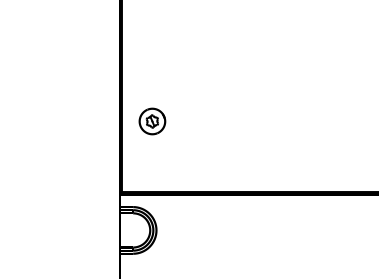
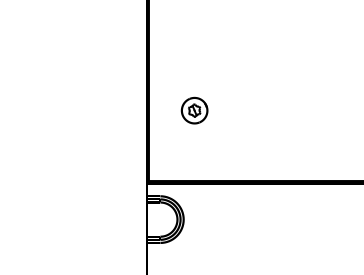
part: (152, 121) -> (194, 110), moved

